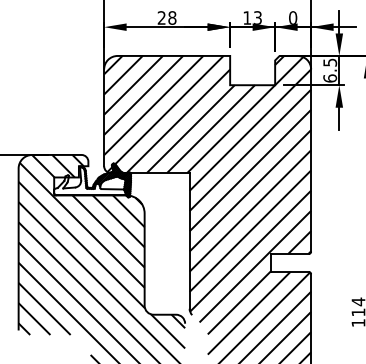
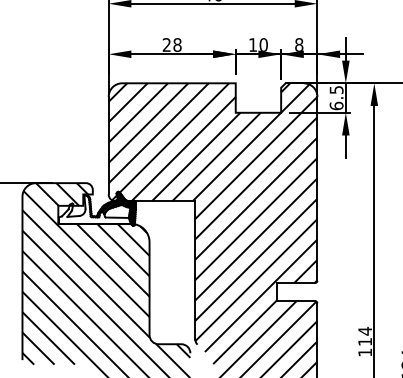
text: (257, 17) -> (263, 44), 13 -> 10
text: (293, 17) -> (299, 44), 0 -> 8

